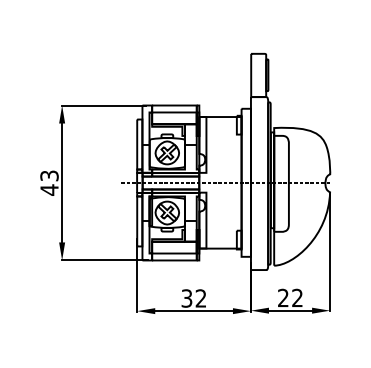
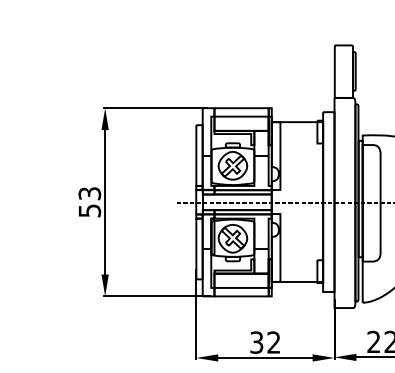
text: (49, 189) -> (89, 210), 43 -> 53

